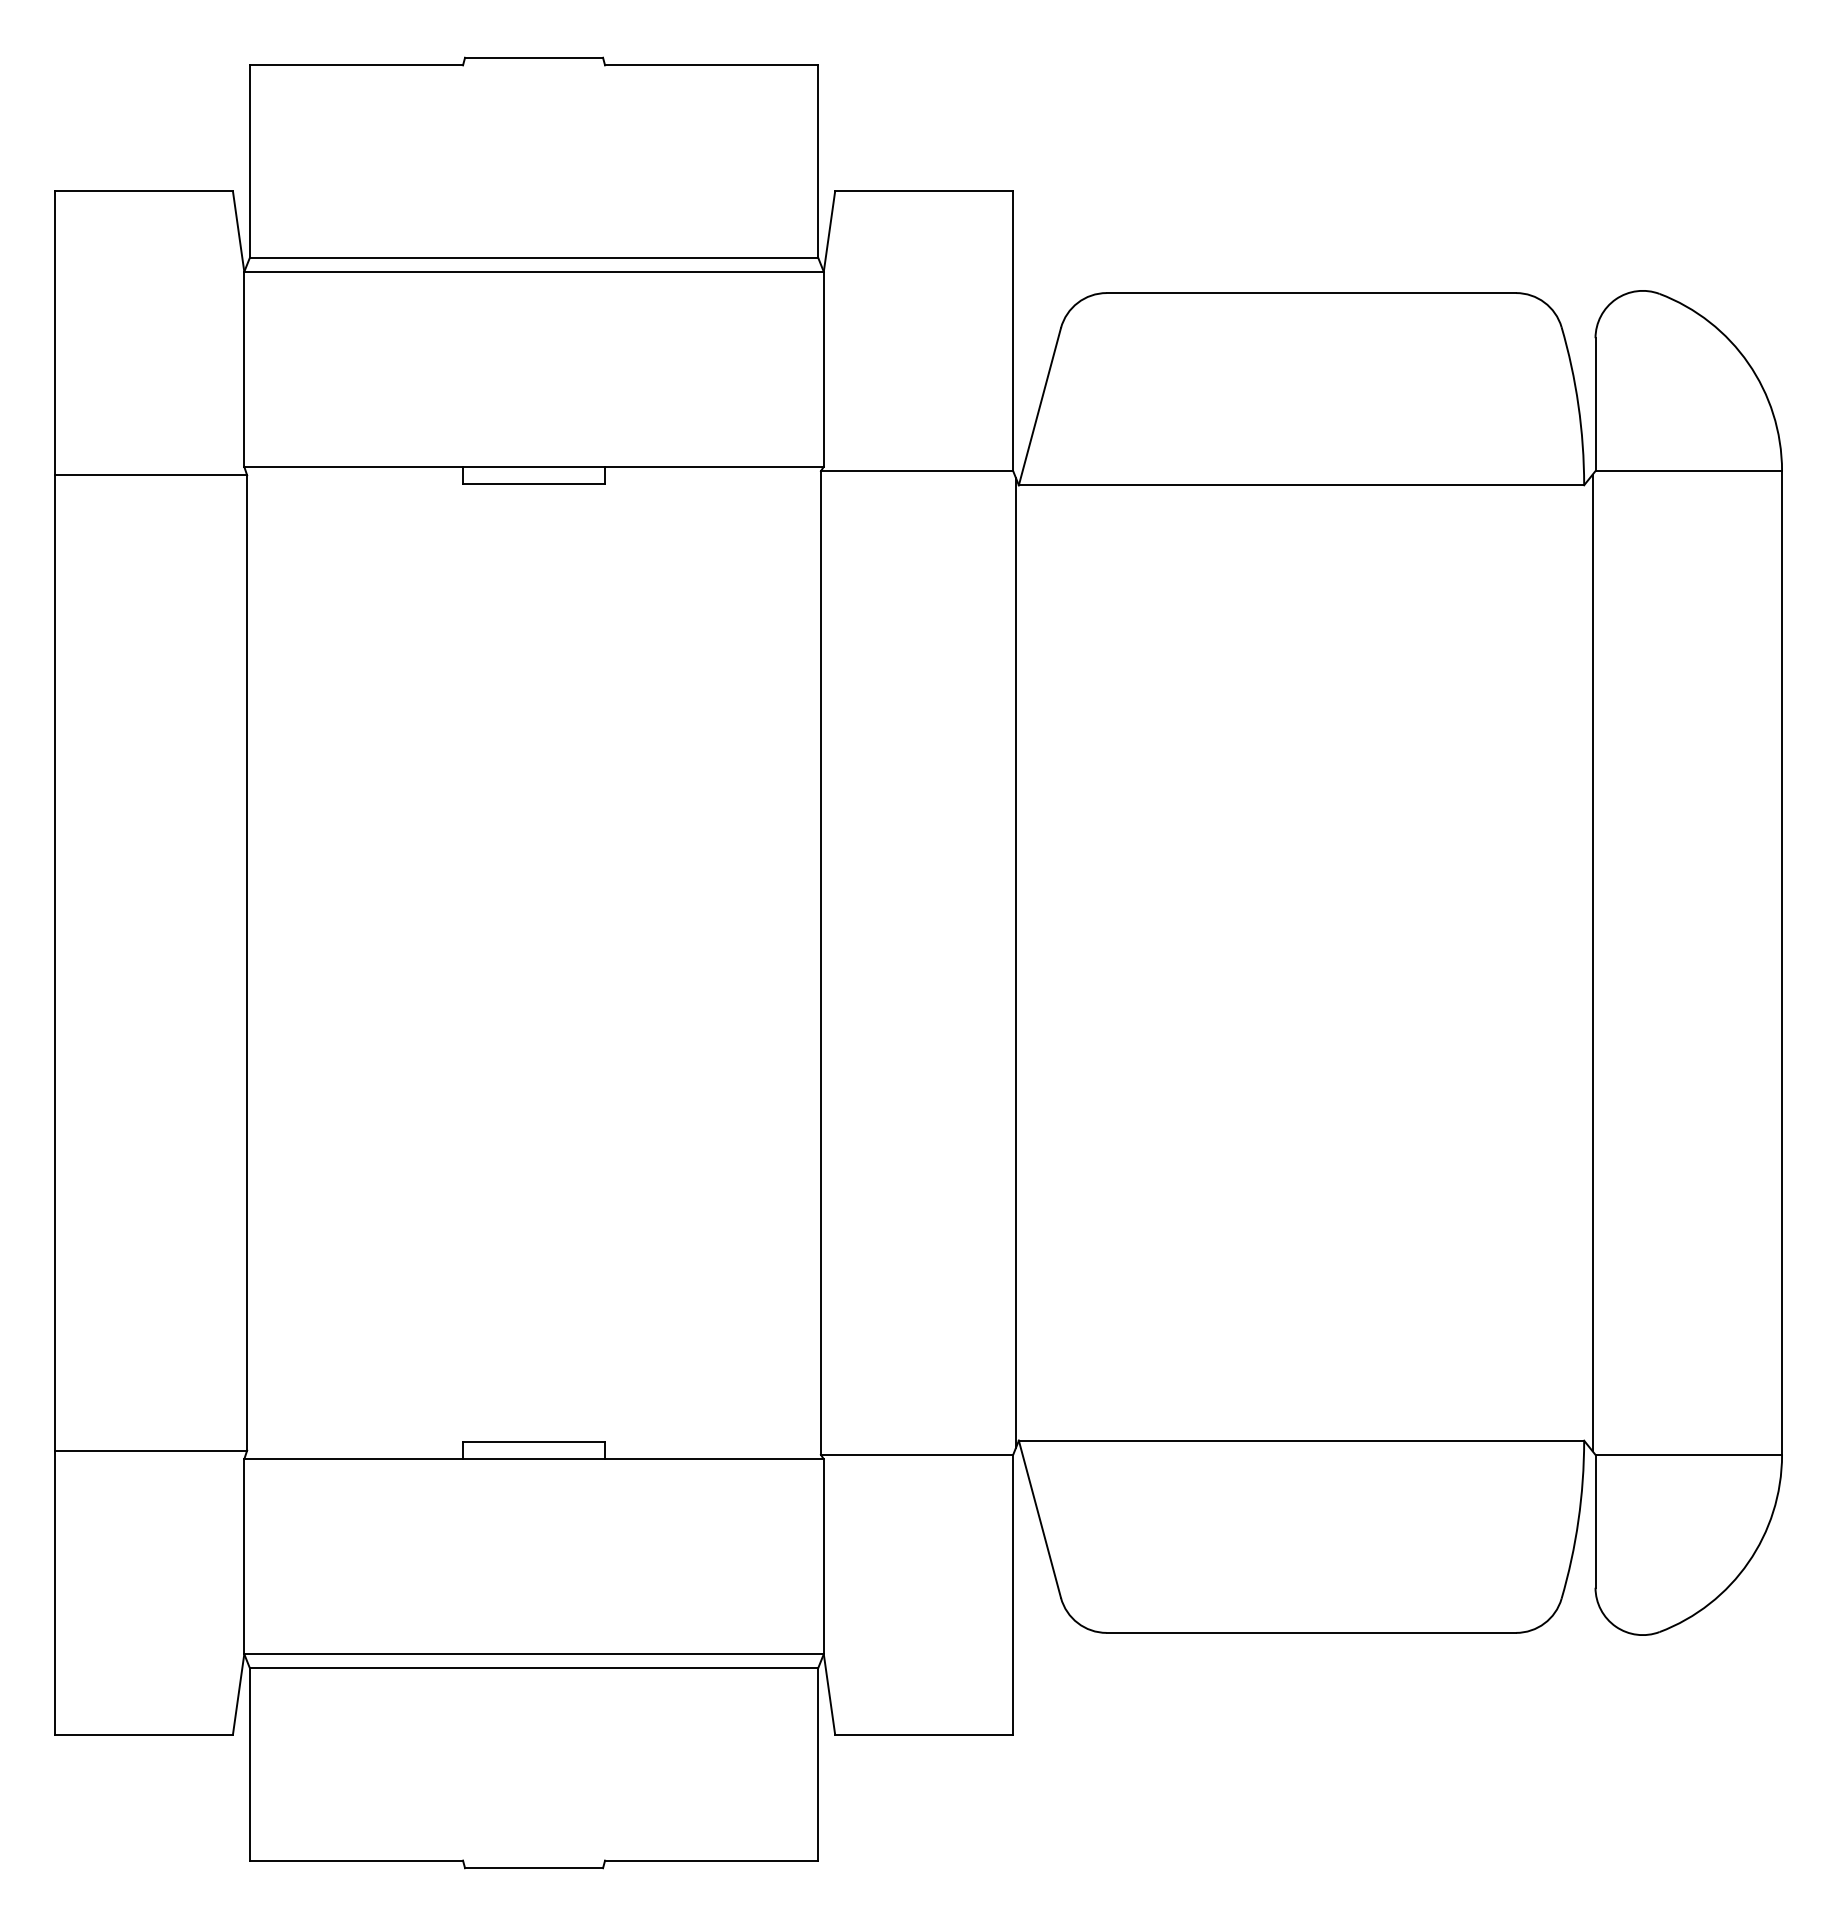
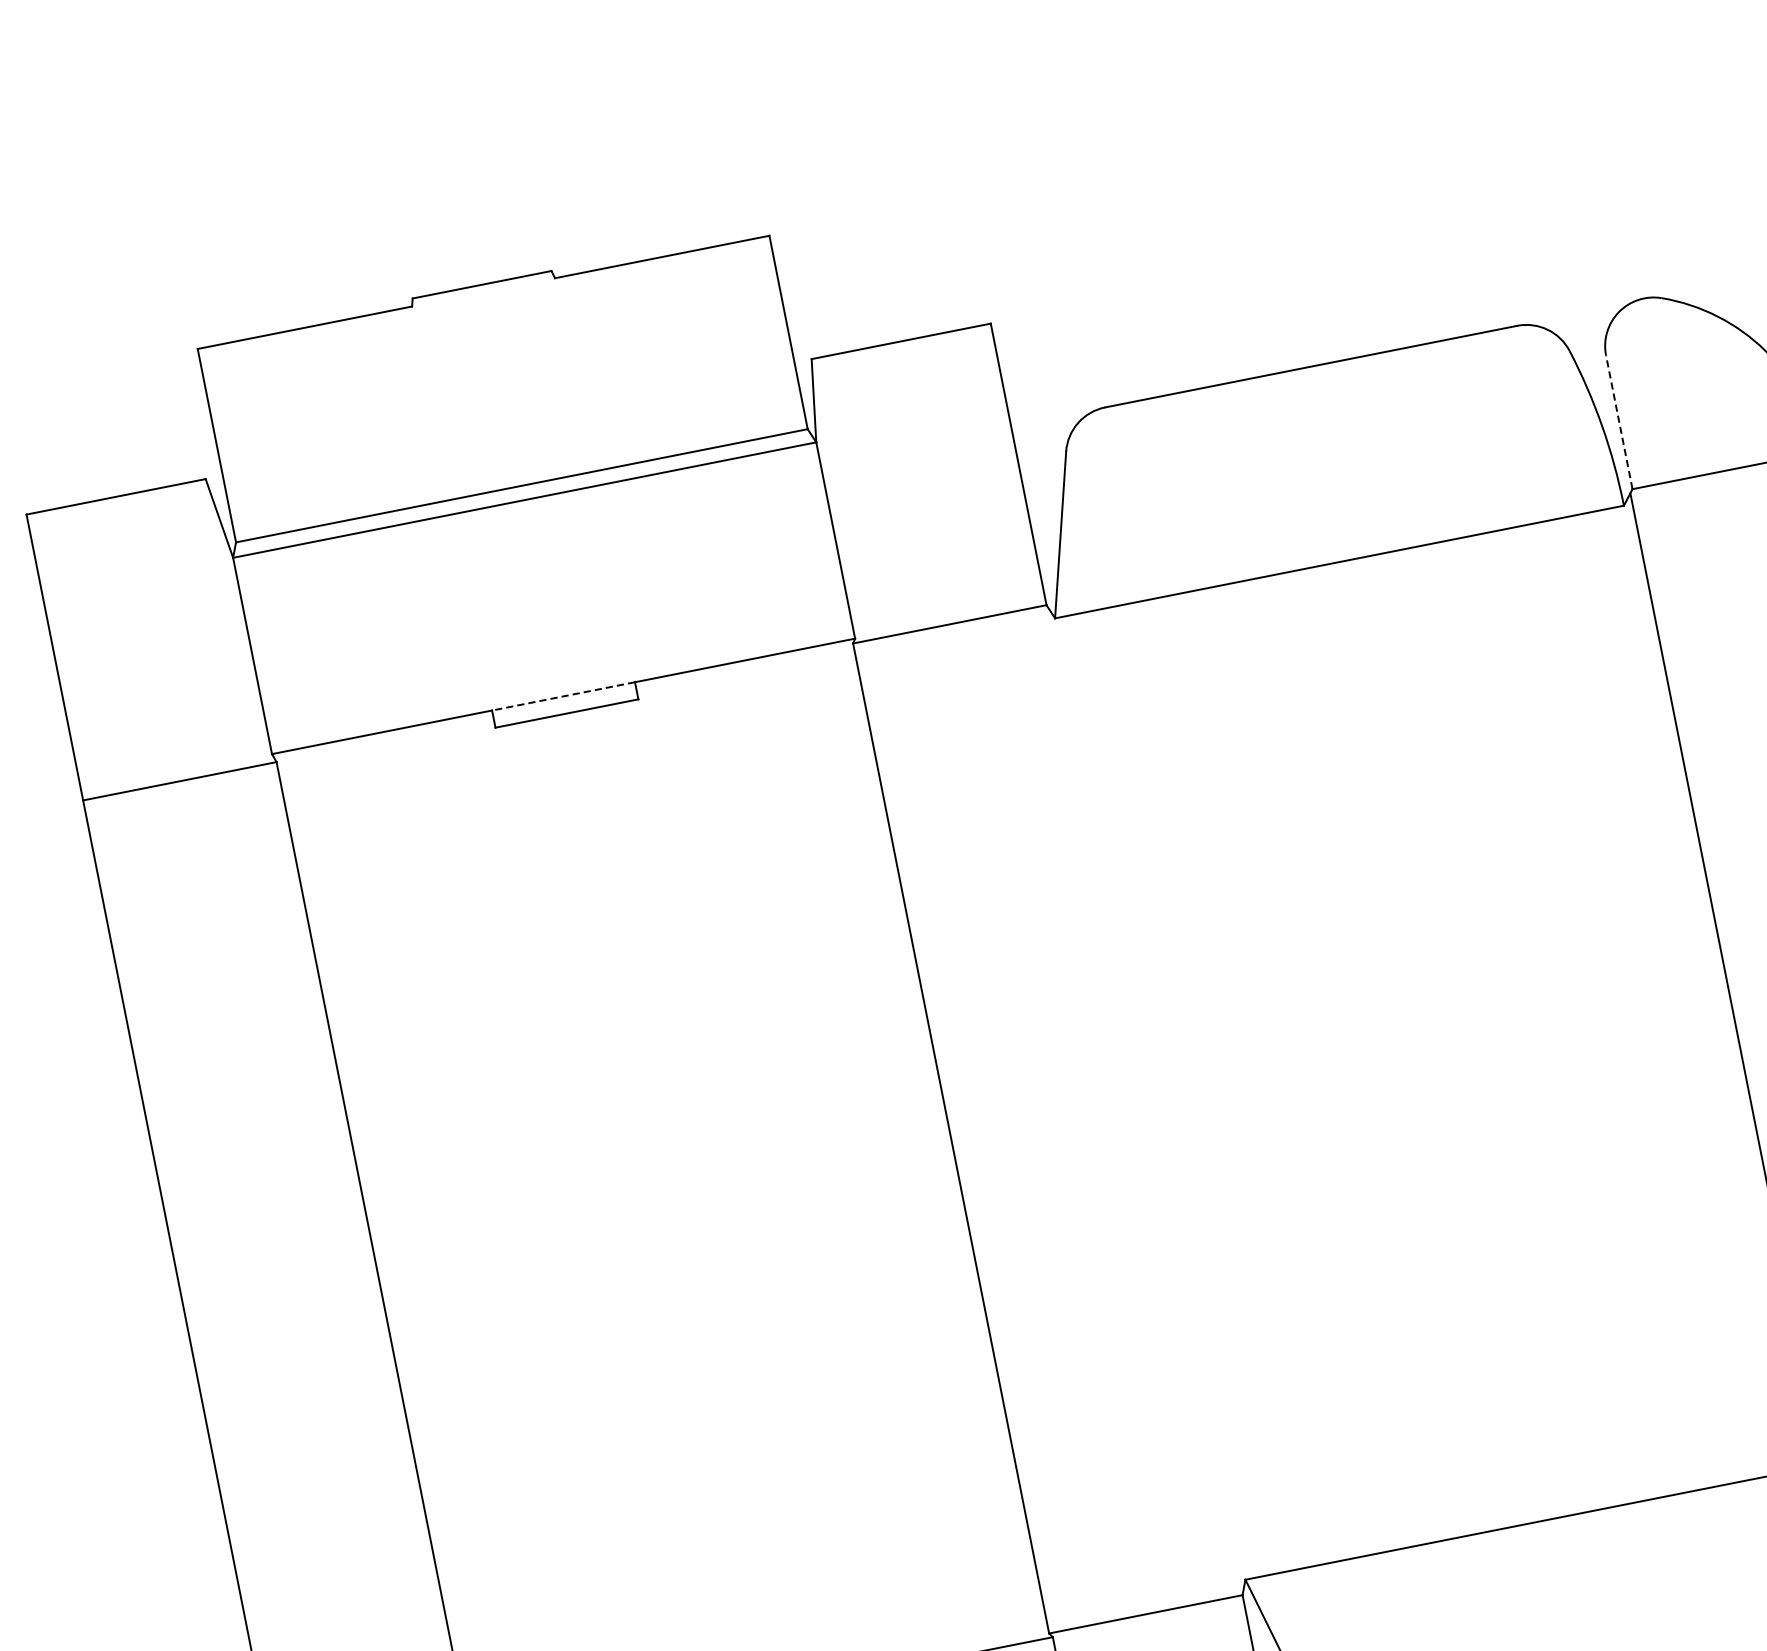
line: (1595, 404) -> (1619, 422), solid -> dashed
line: (533, 466) -> (562, 696), solid -> dashed
line: (1016, 962) -> (1147, 1099), removed

